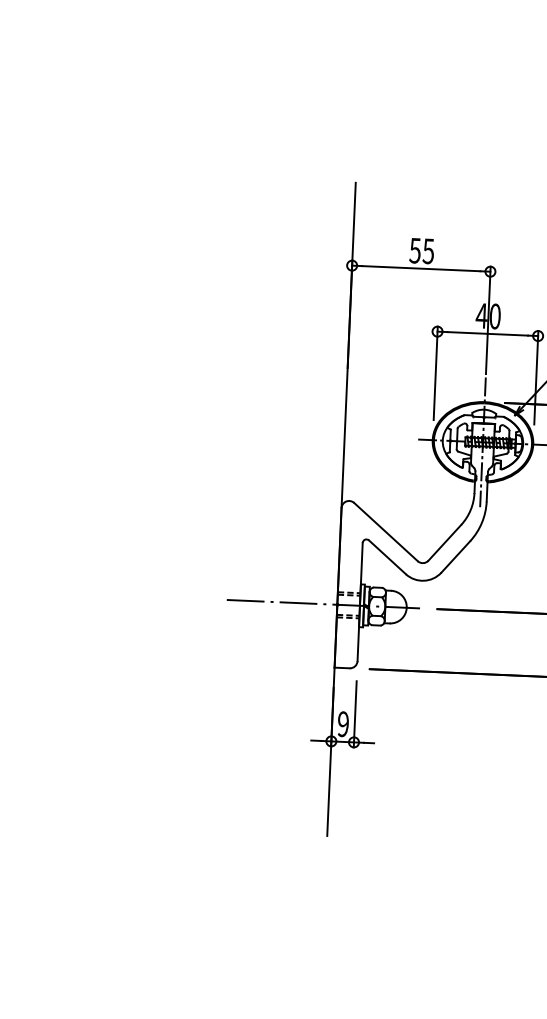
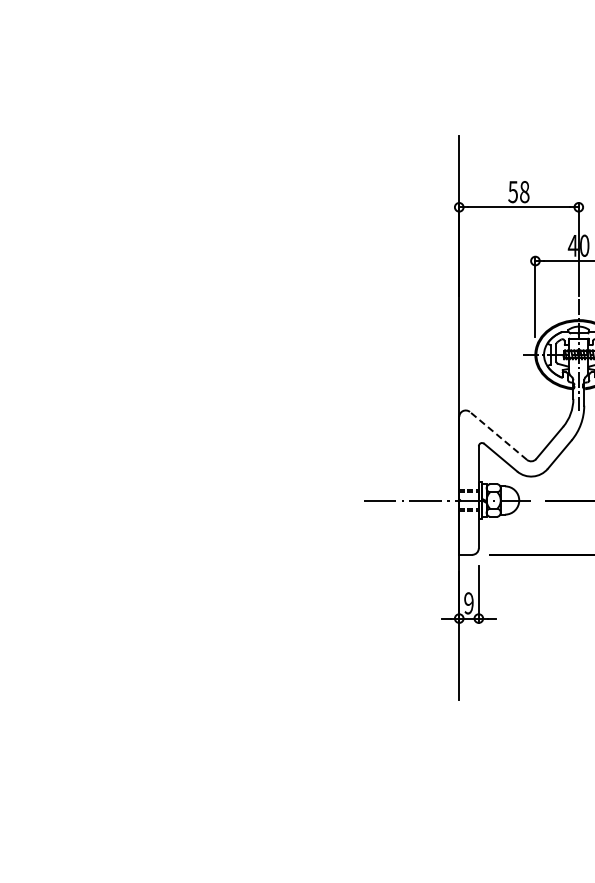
text: (428, 251) -> (524, 192), 55 -> 58
line: (386, 531) -> (498, 435), solid -> dashed

